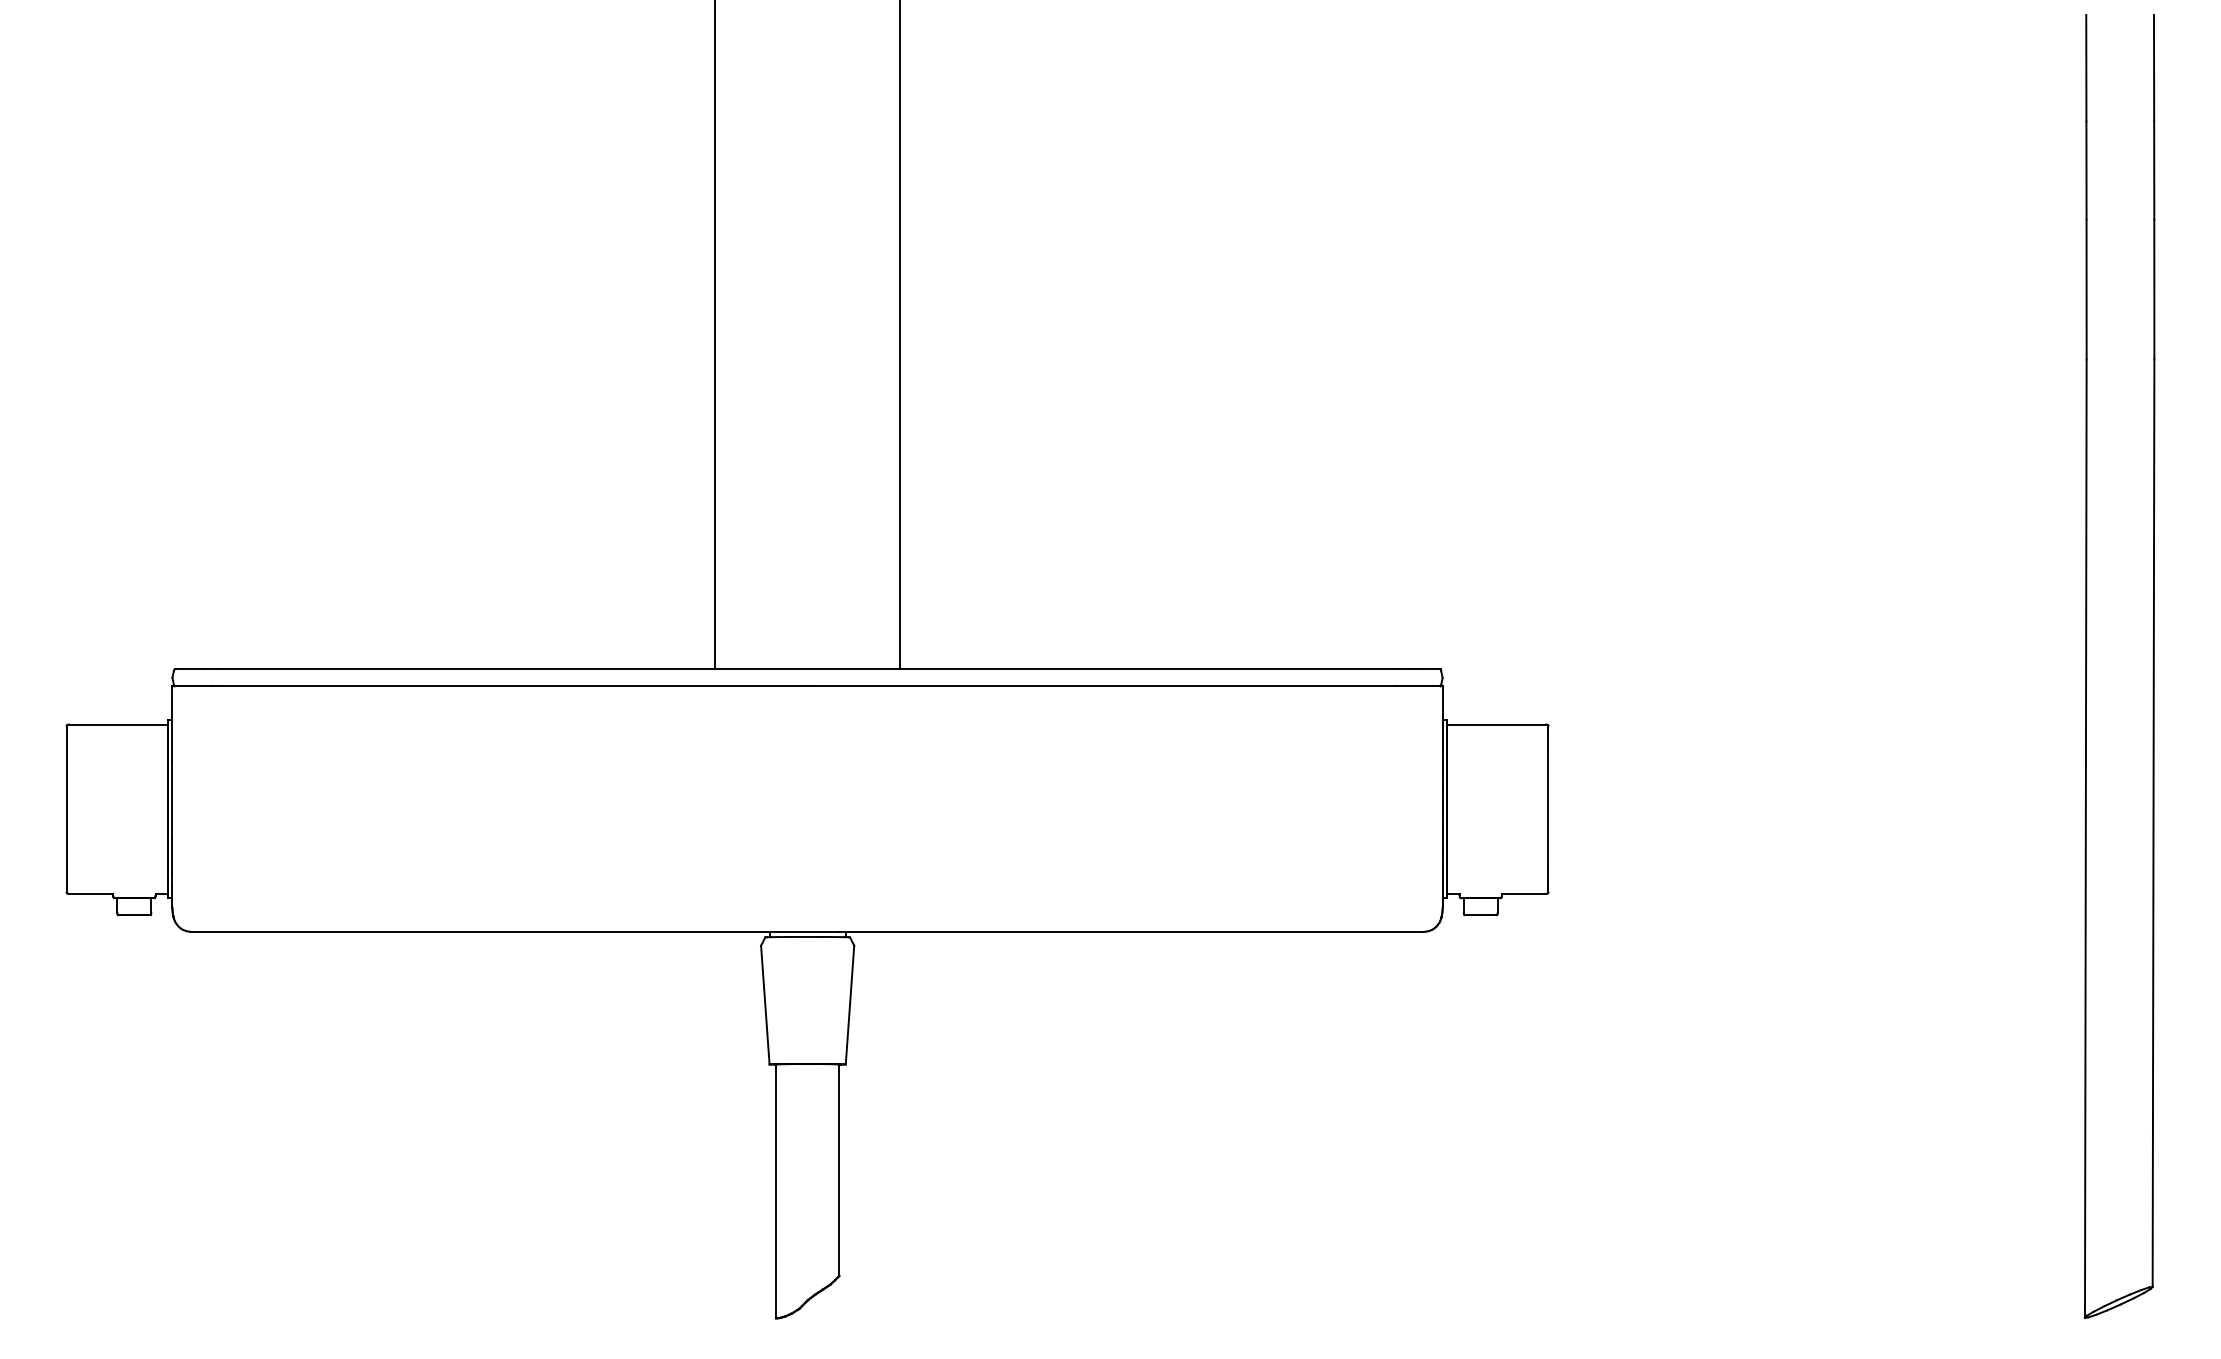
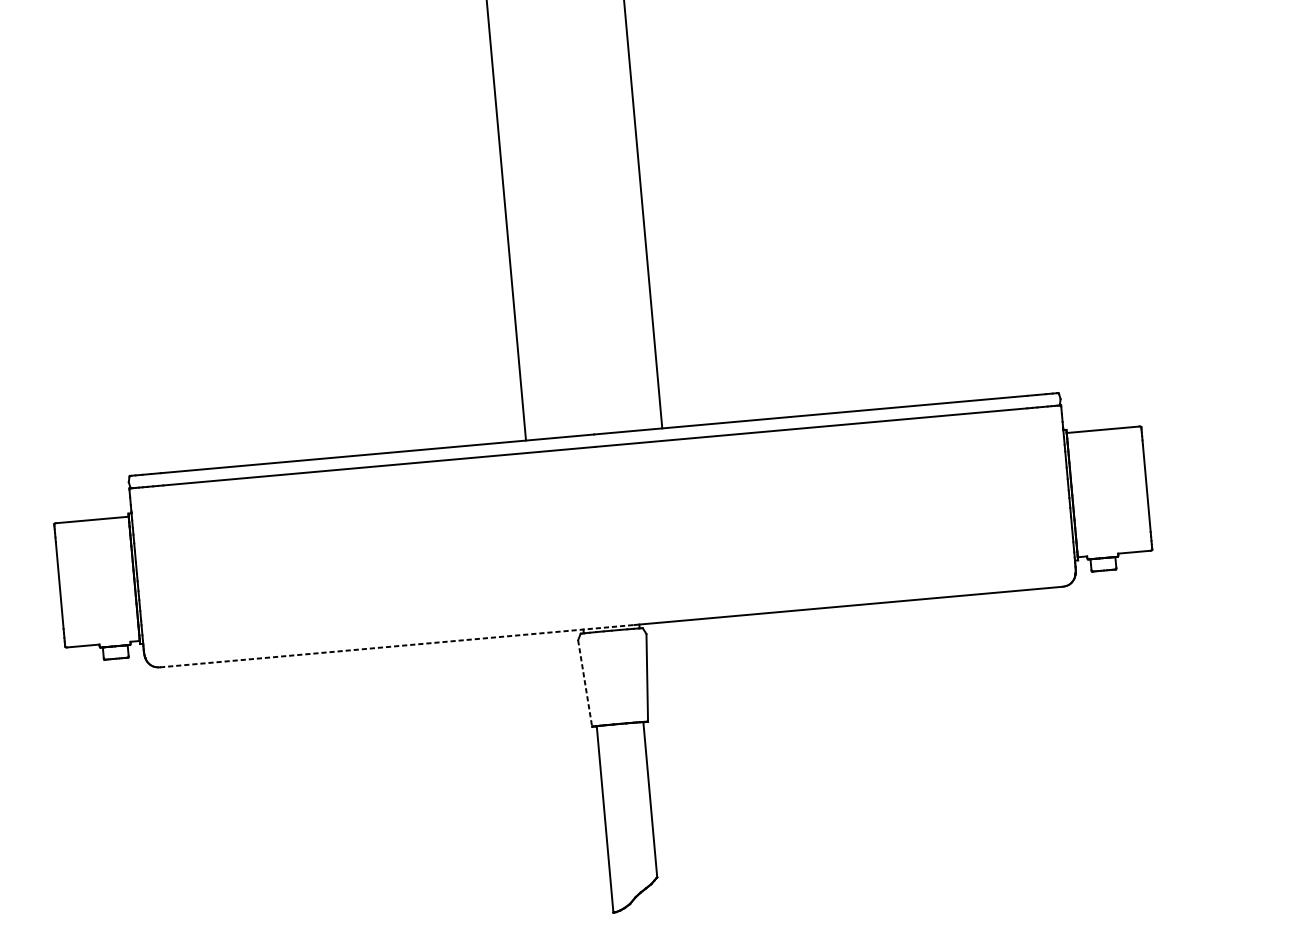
line: (516, 931) -> (397, 645), solid -> dashed
line: (765, 1005) -> (585, 683), solid -> dashed

